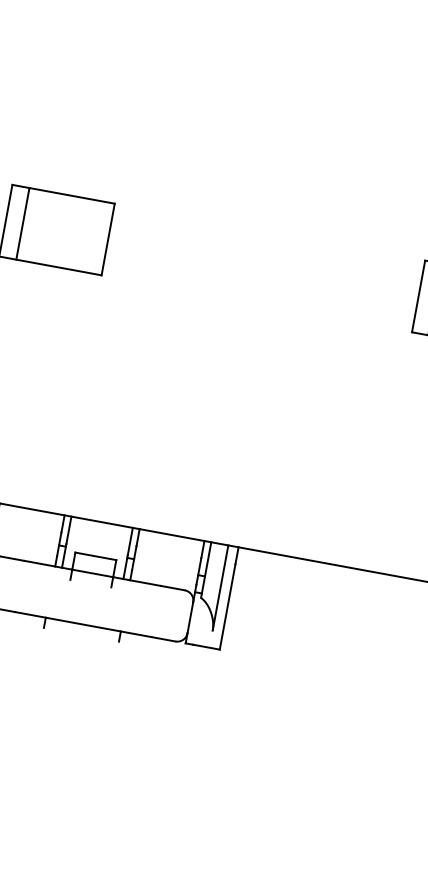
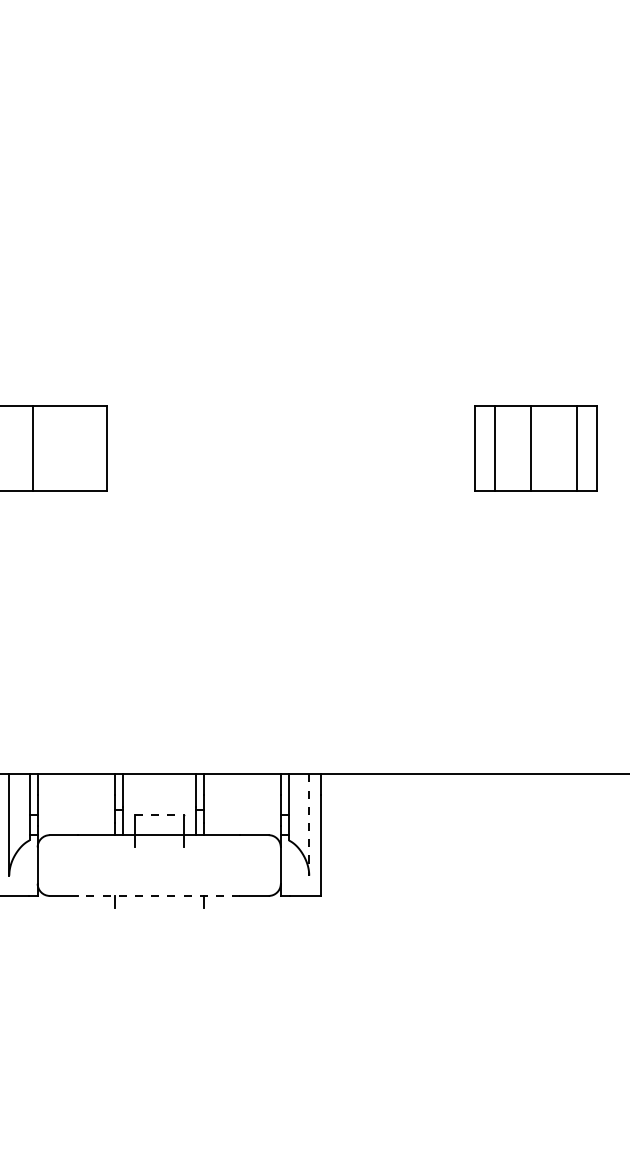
line: (23, 223) -> (33, 447), moved
line: (96, 556) -> (159, 814), solid -> dashed
line: (220, 588) -> (309, 825), solid -> dashed
line: (82, 624) -> (158, 895), solid -> dashed

